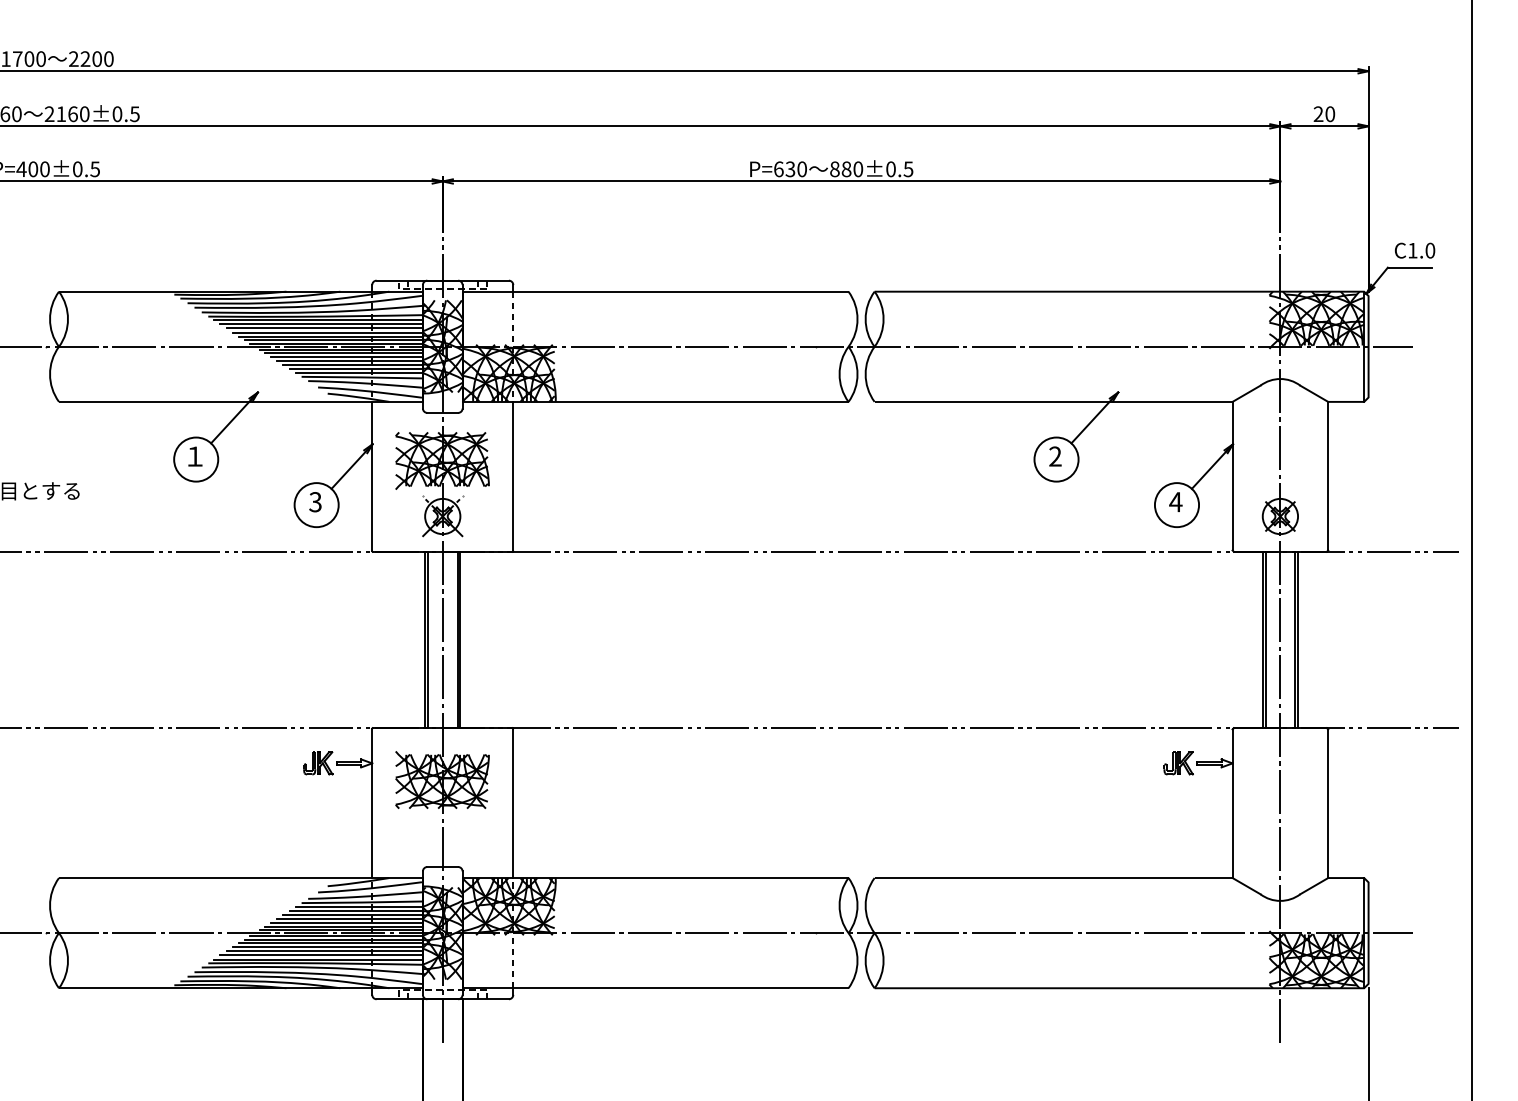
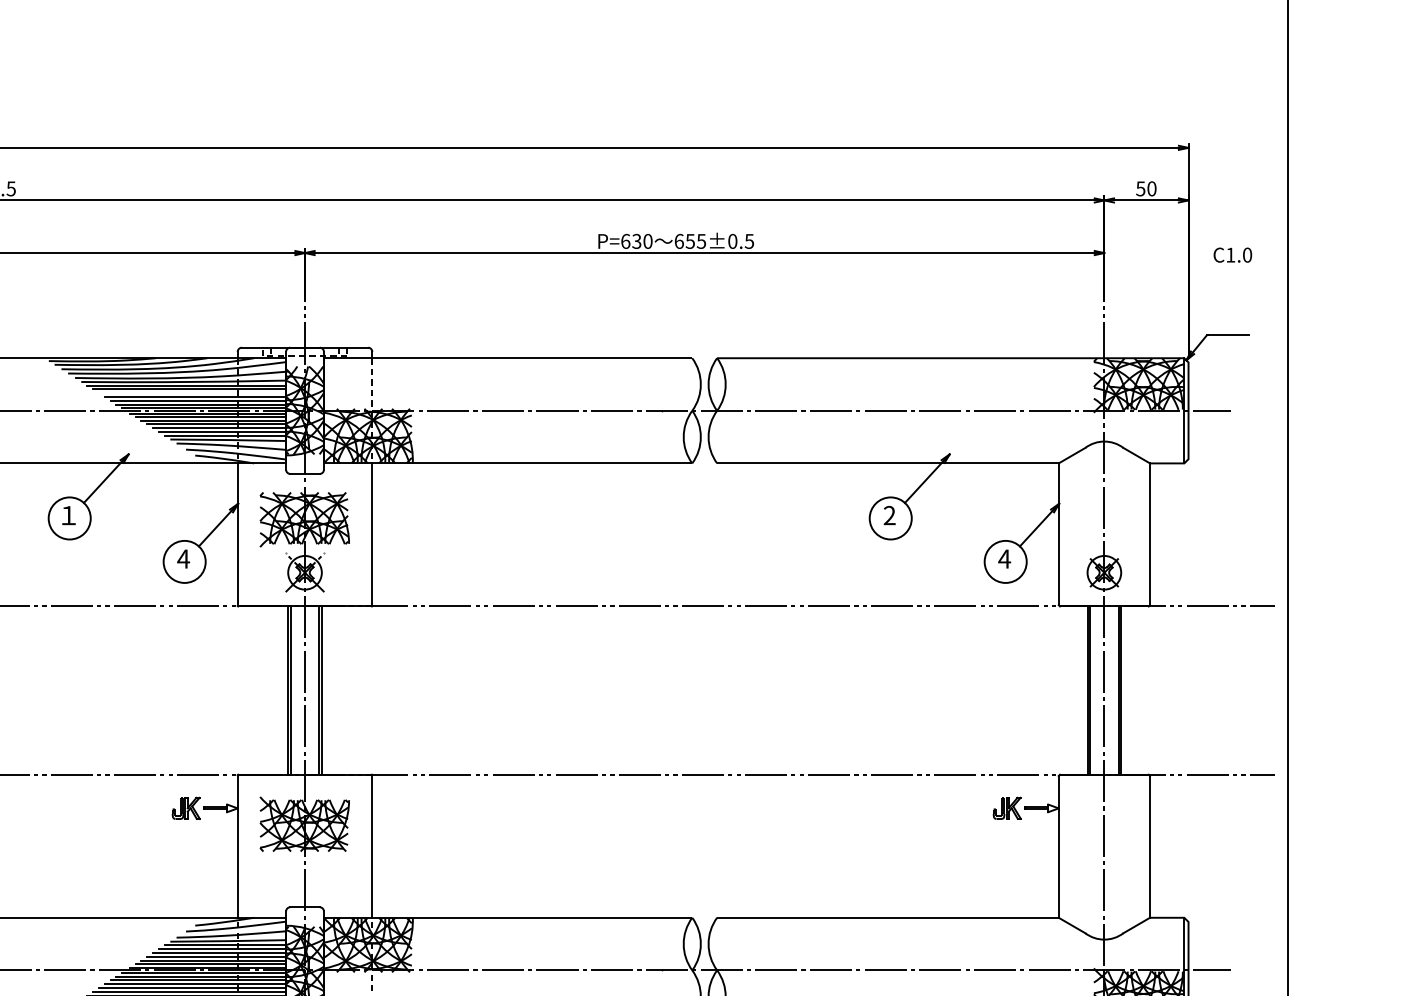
text: (1318, 114) -> (1140, 189), 20 -> 50
text: (846, 169) -> (690, 241), 880±0.5 -> 655±0.5
text: (1415, 250) -> (1233, 254), moved
line: (324, 328) -> (192, 393), removed
text: (315, 502) -> (183, 559), 3 -> 4

